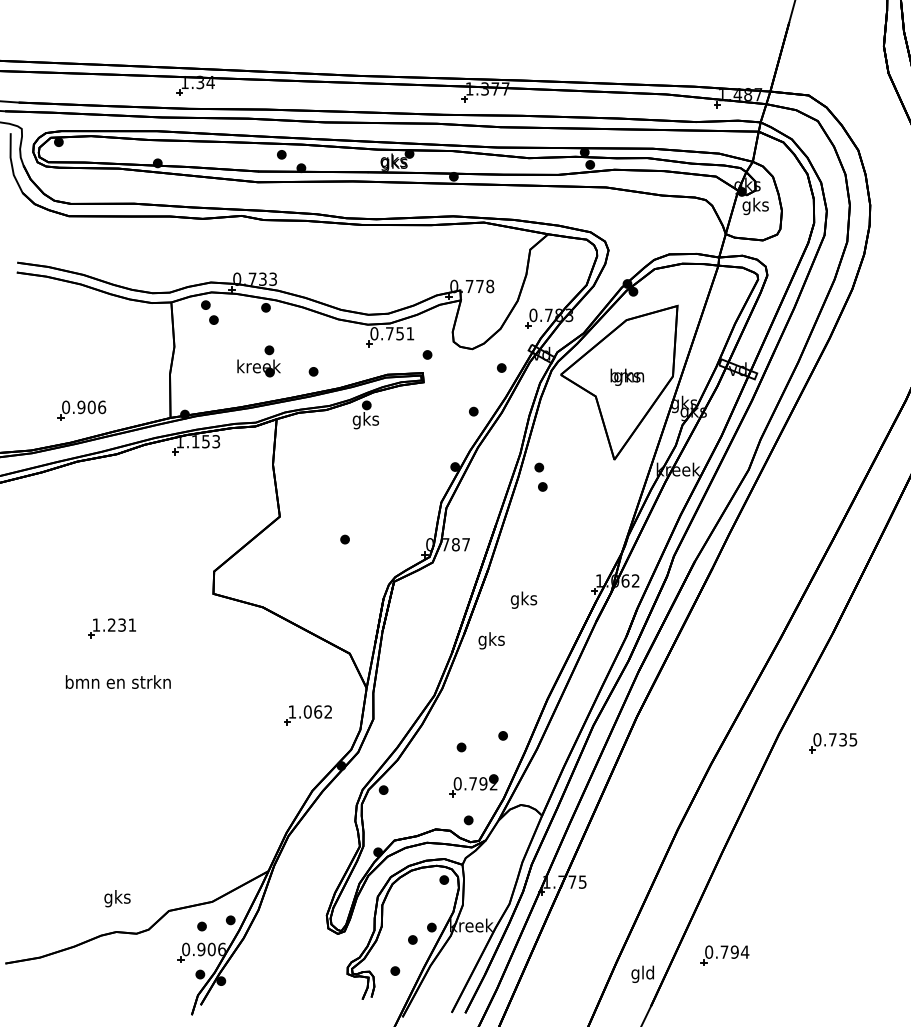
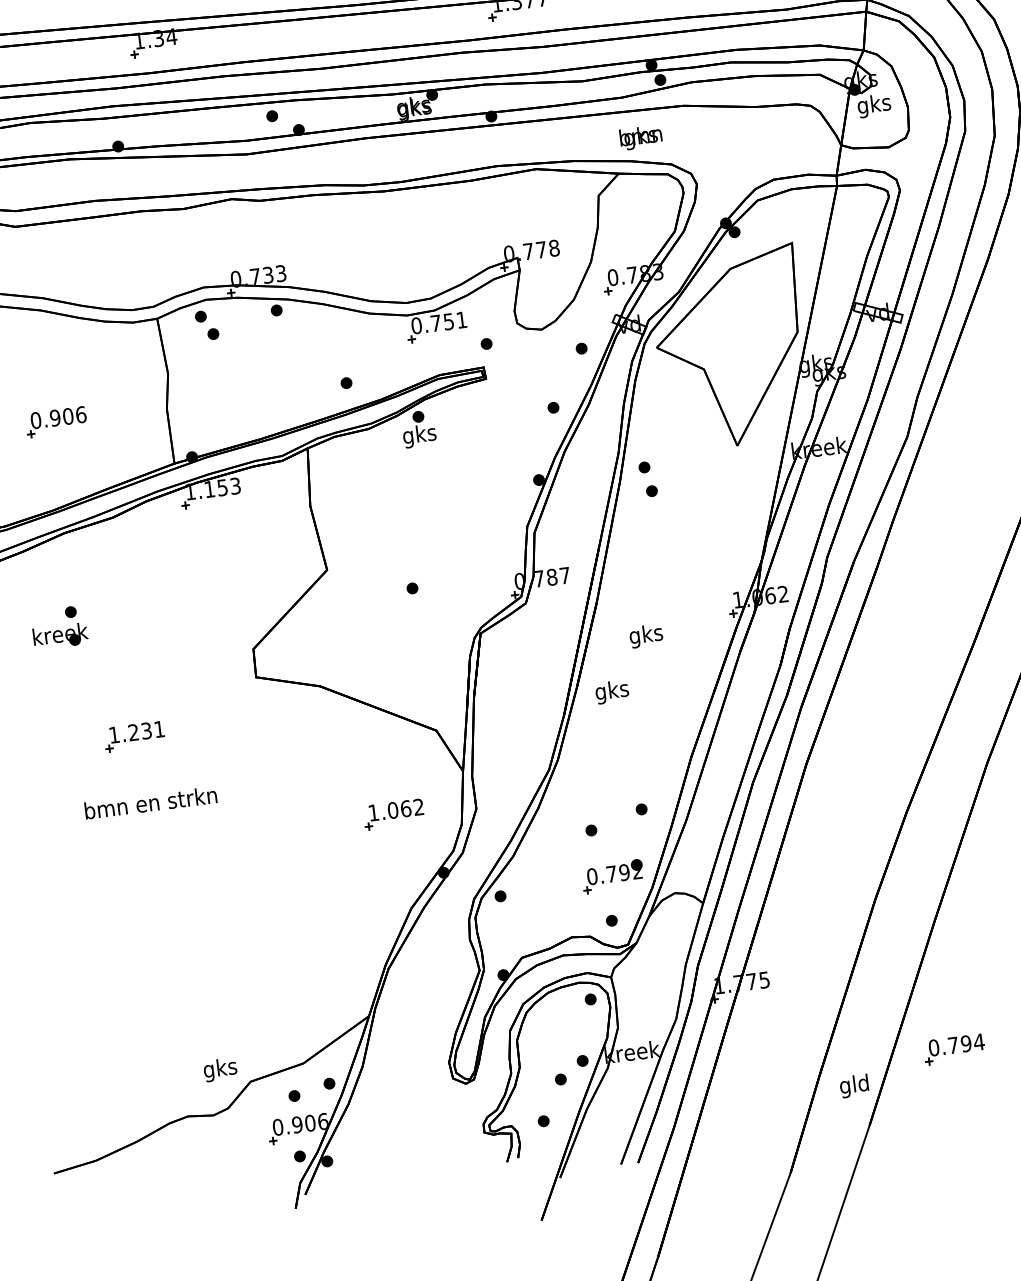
part: (258, 361) -> (58, 627), moved
text: (626, 376) -> (639, 136), moved
part: (81, 410) -> (55, 422), moved
text: (117, 898) -> (220, 1069), moved

